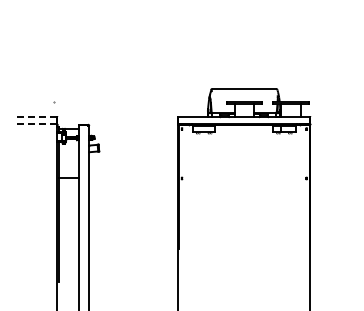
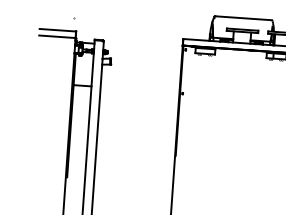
line: (36, 117) -> (57, 30), dashed -> solid
line: (36, 124) -> (57, 36), dashed -> solid

